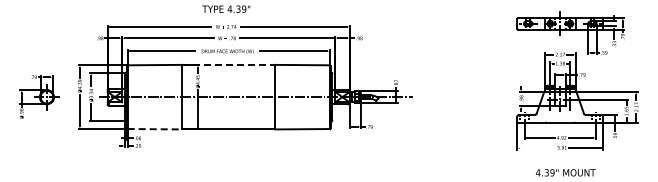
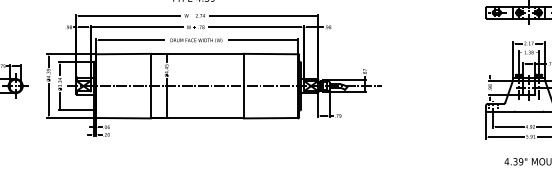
line: (228, 64) -> (197, 53), dashed -> solid
line: (155, 129) -> (124, 118), dashed -> solid
line: (537, 148) -> (506, 137), added

